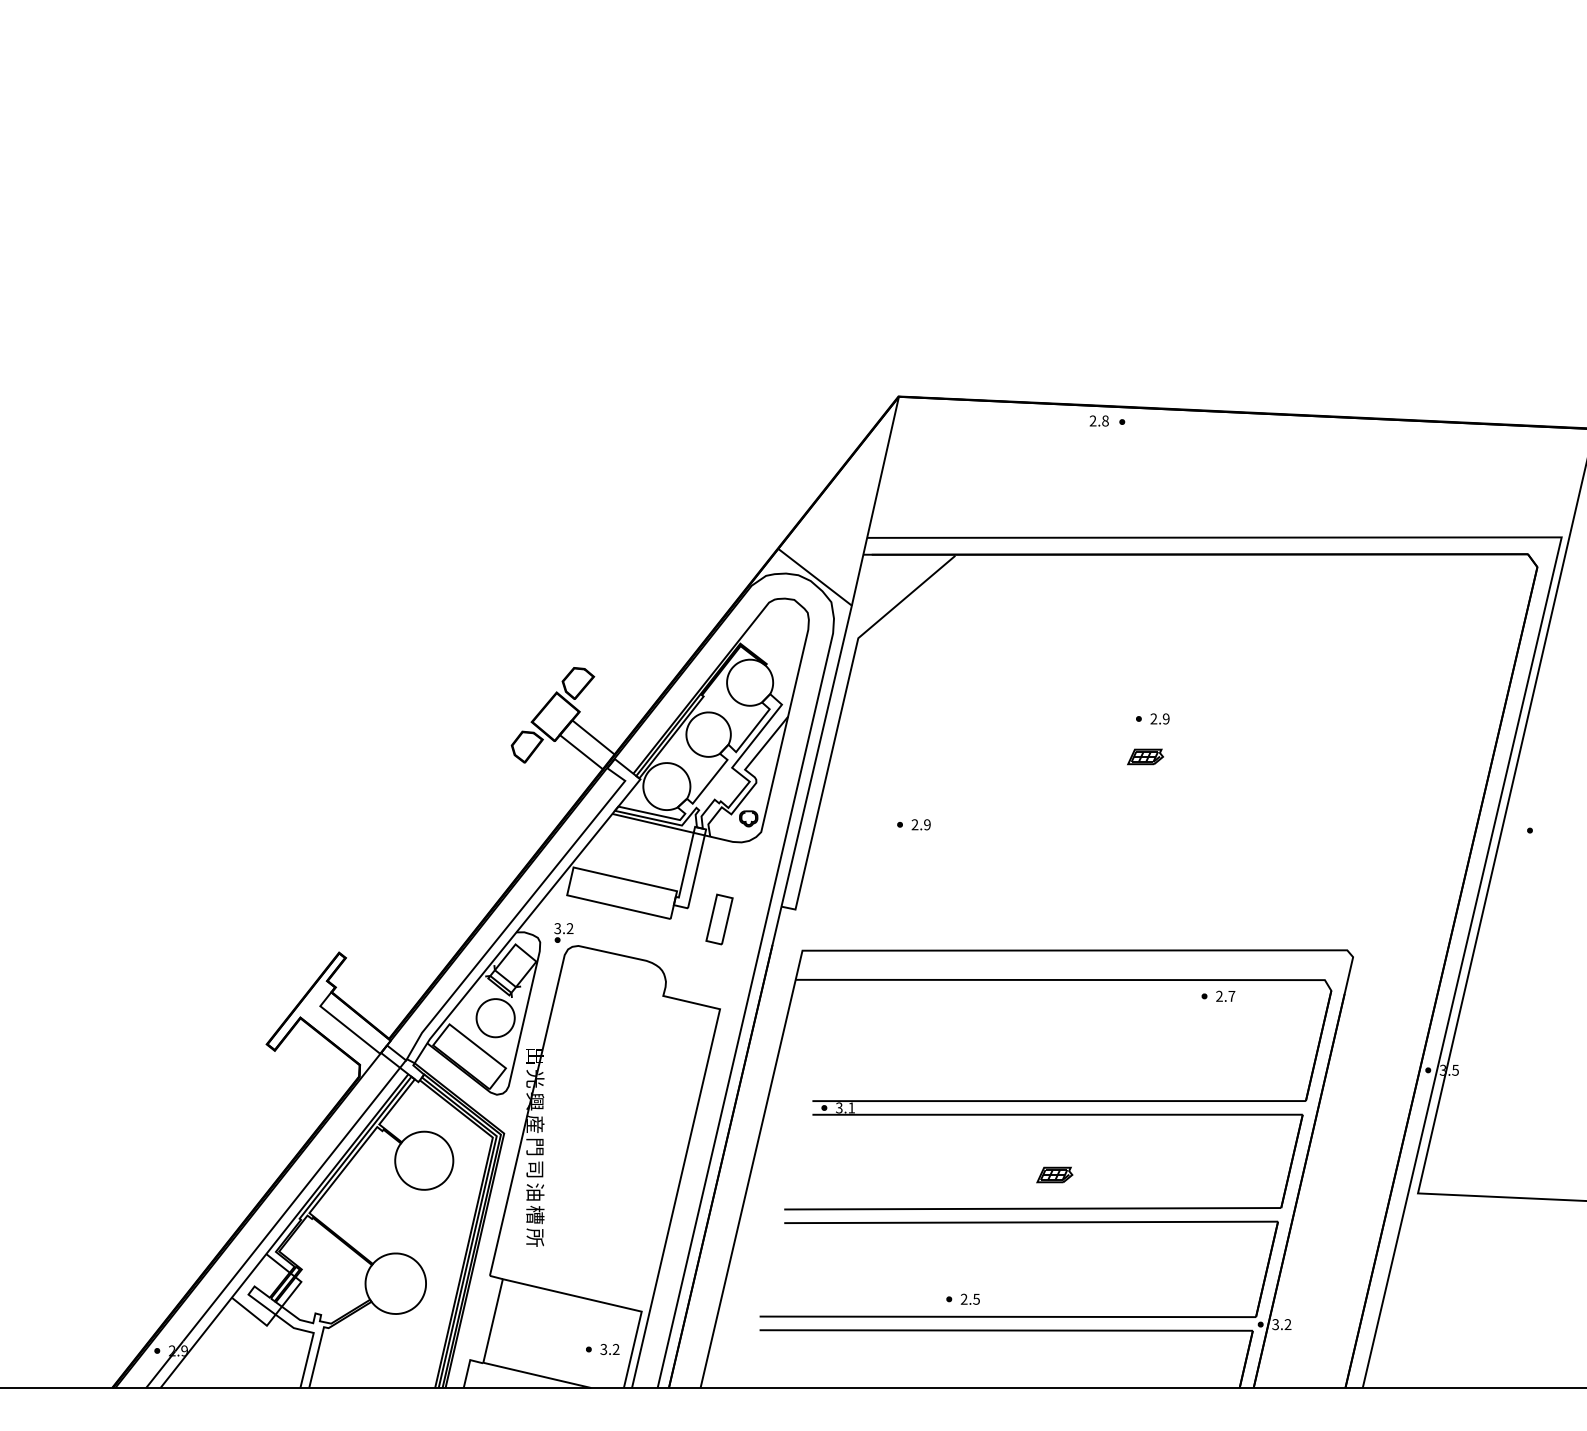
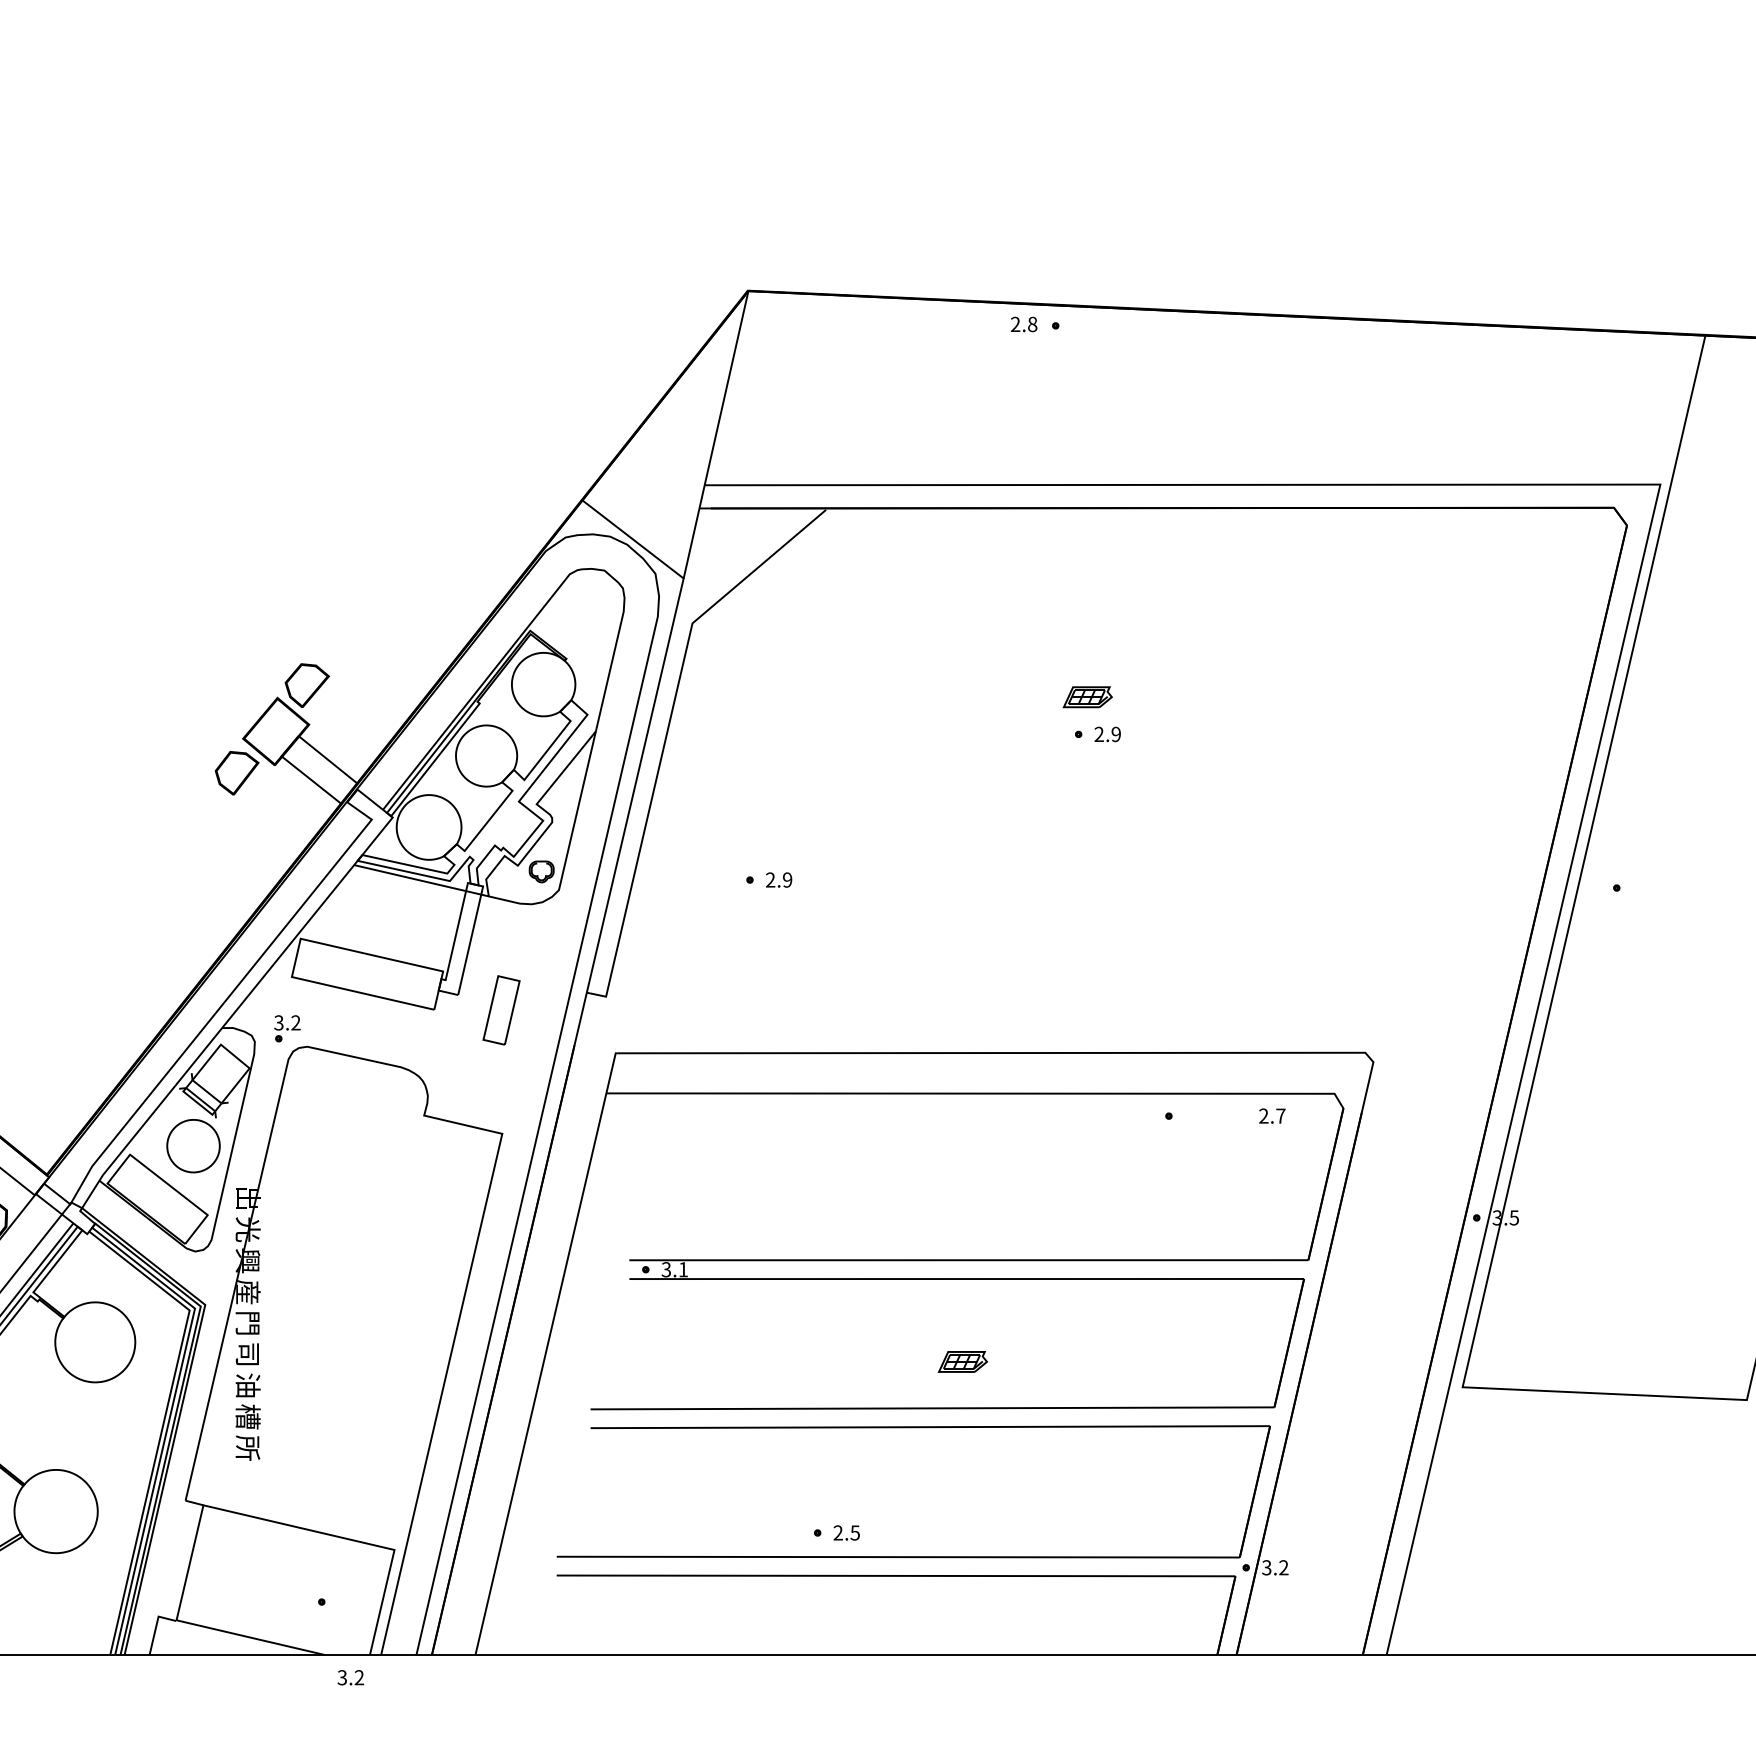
part: (1145, 756) -> (1087, 696), moved
text: (1225, 995) -> (1272, 1114), moved
text: (609, 1349) -> (350, 1677), moved

